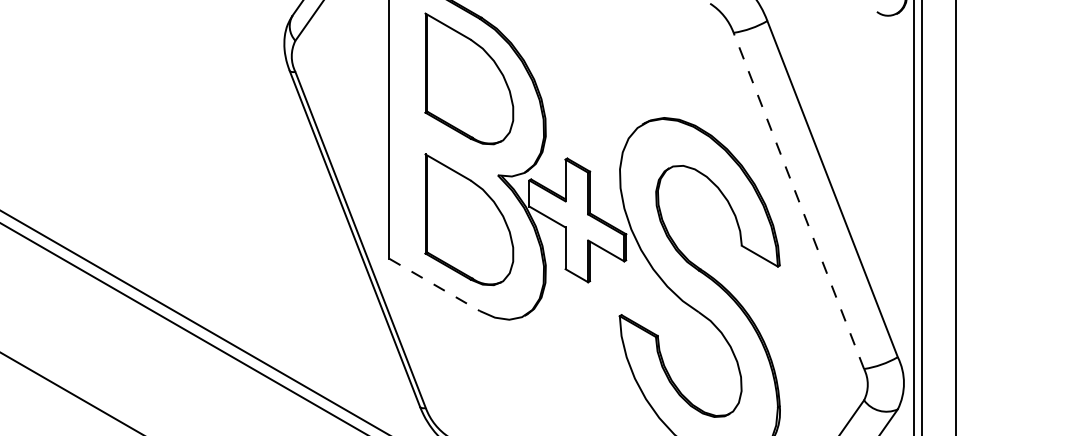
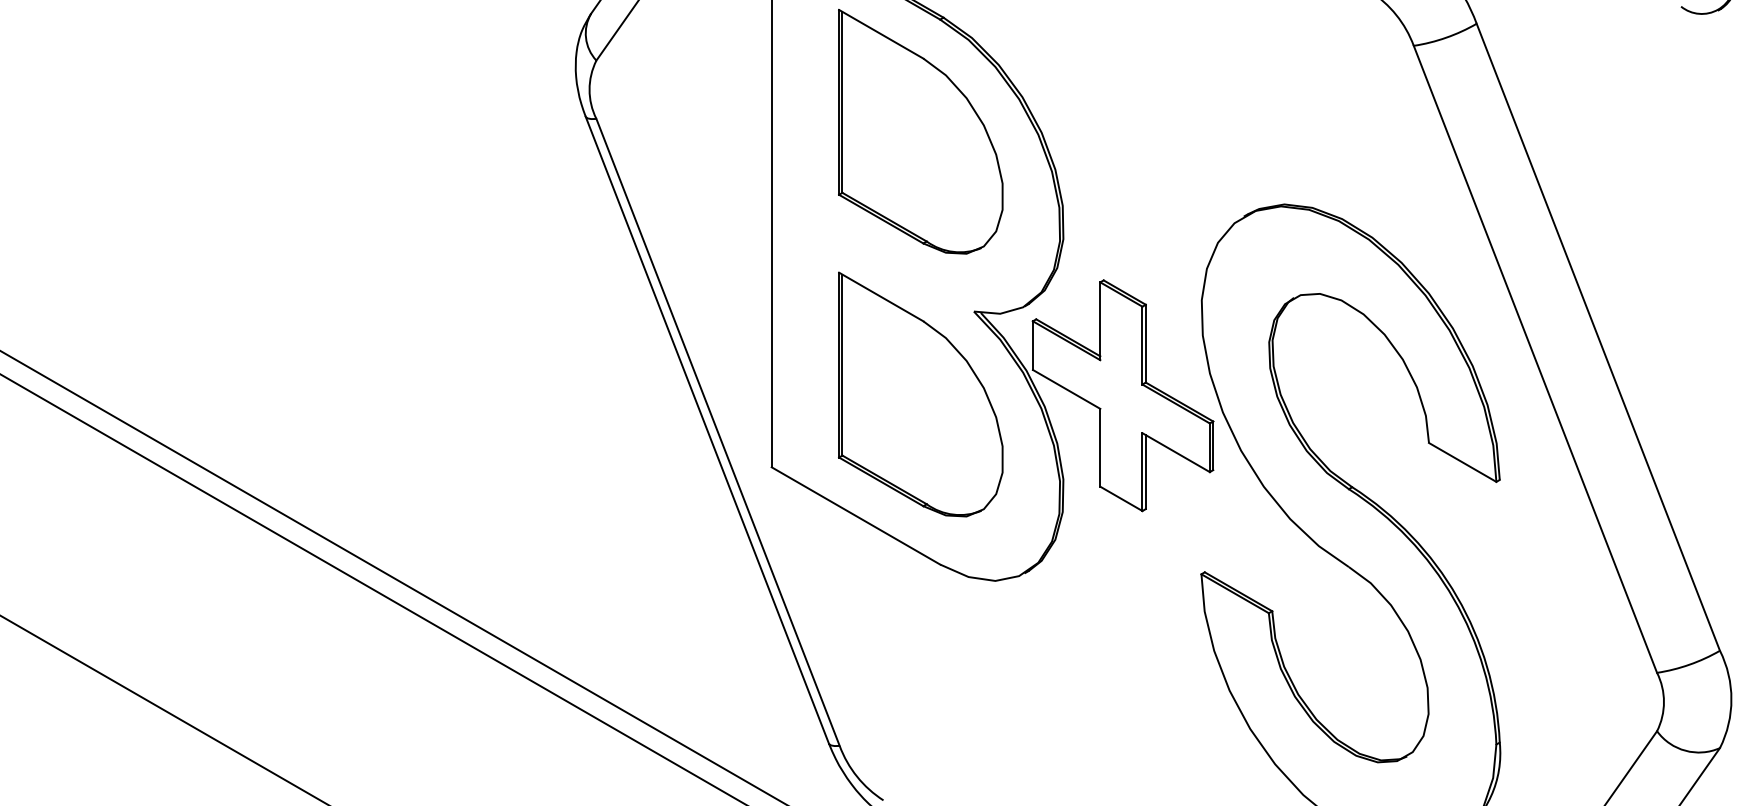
line: (798, 200) -> (1534, 358), dashed -> solid
line: (435, 285) -> (857, 517), dashed -> solid

